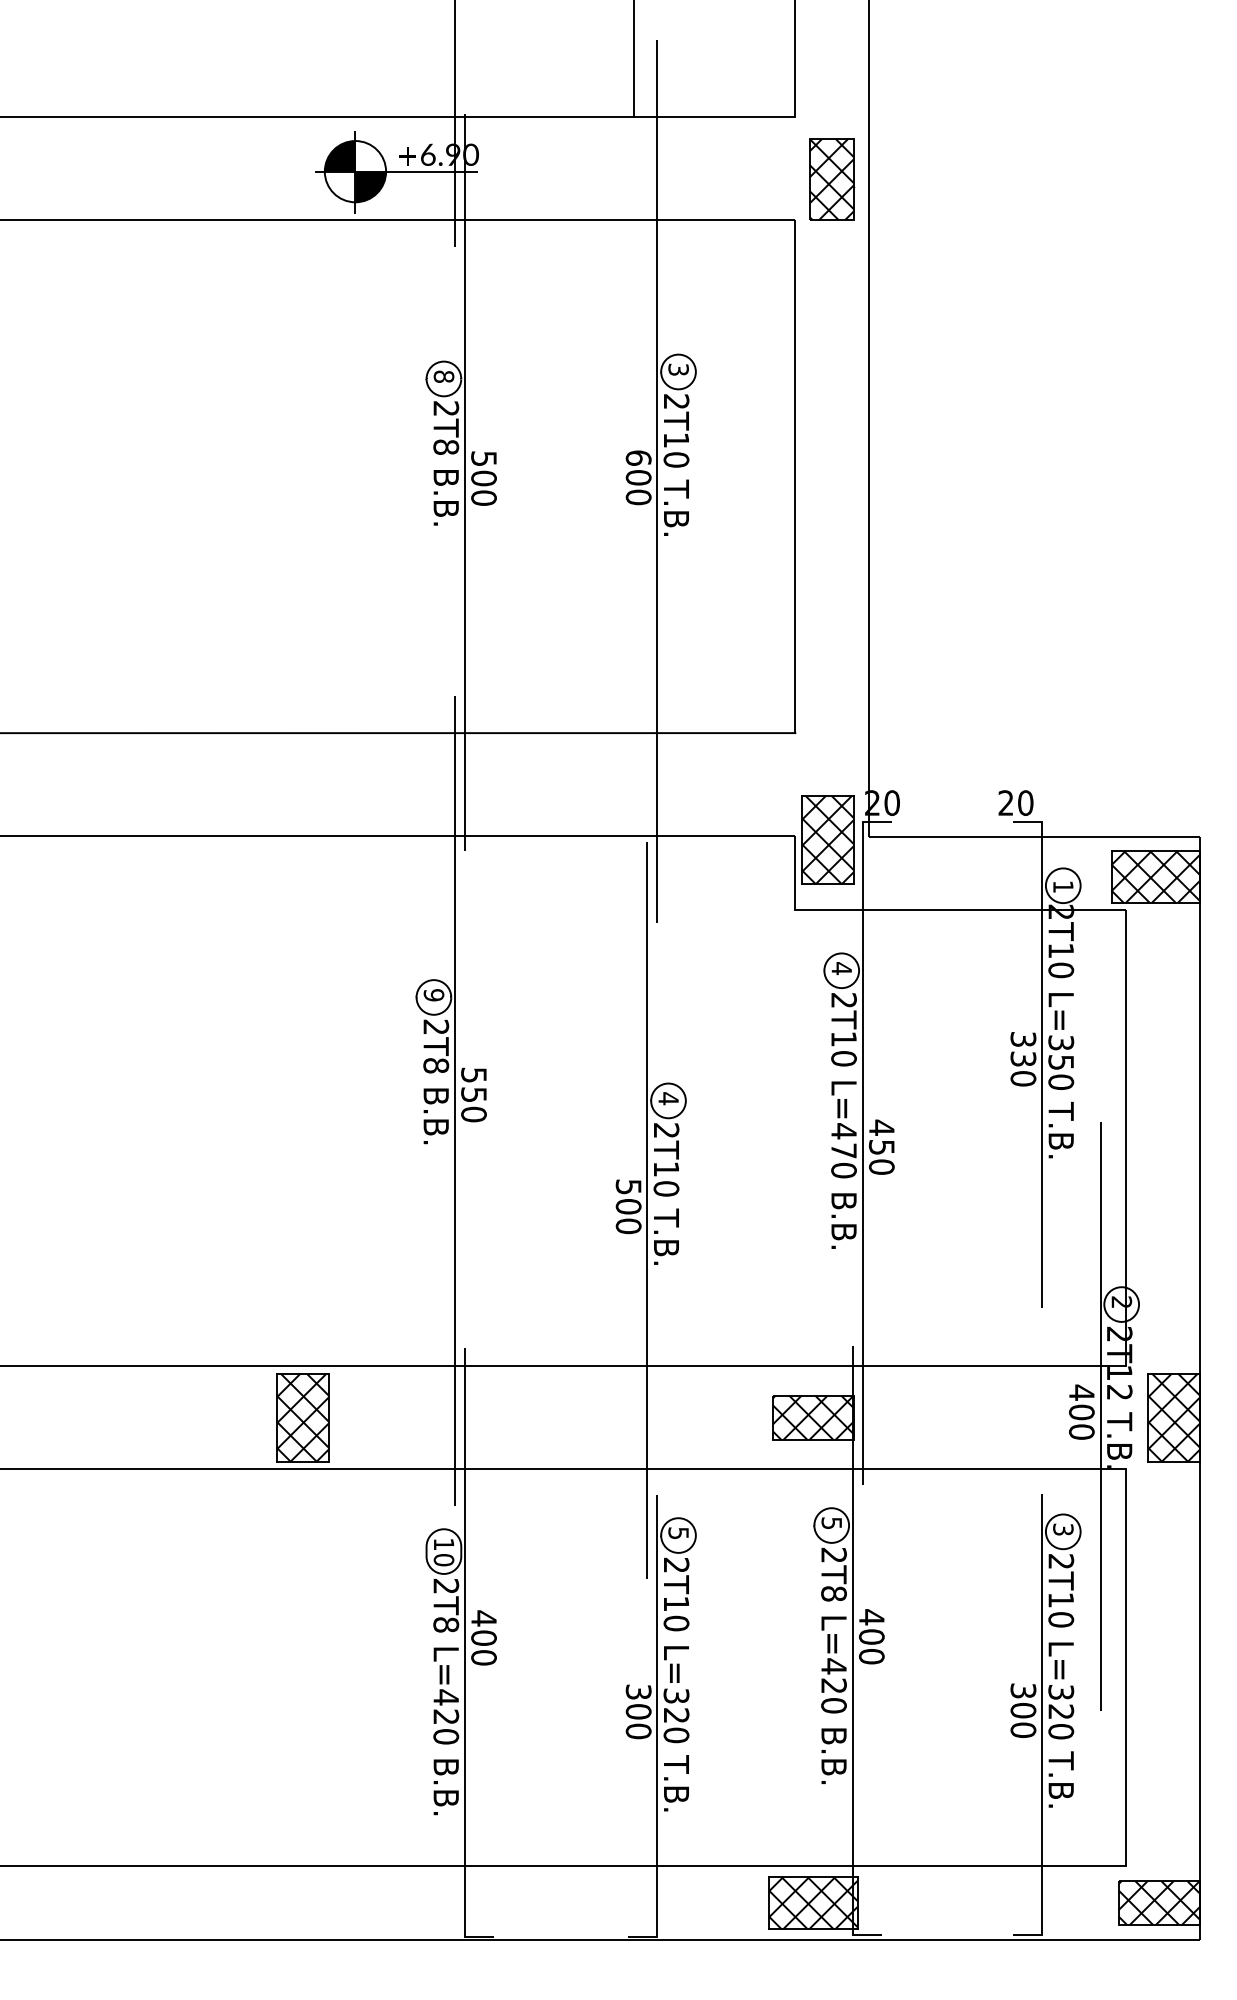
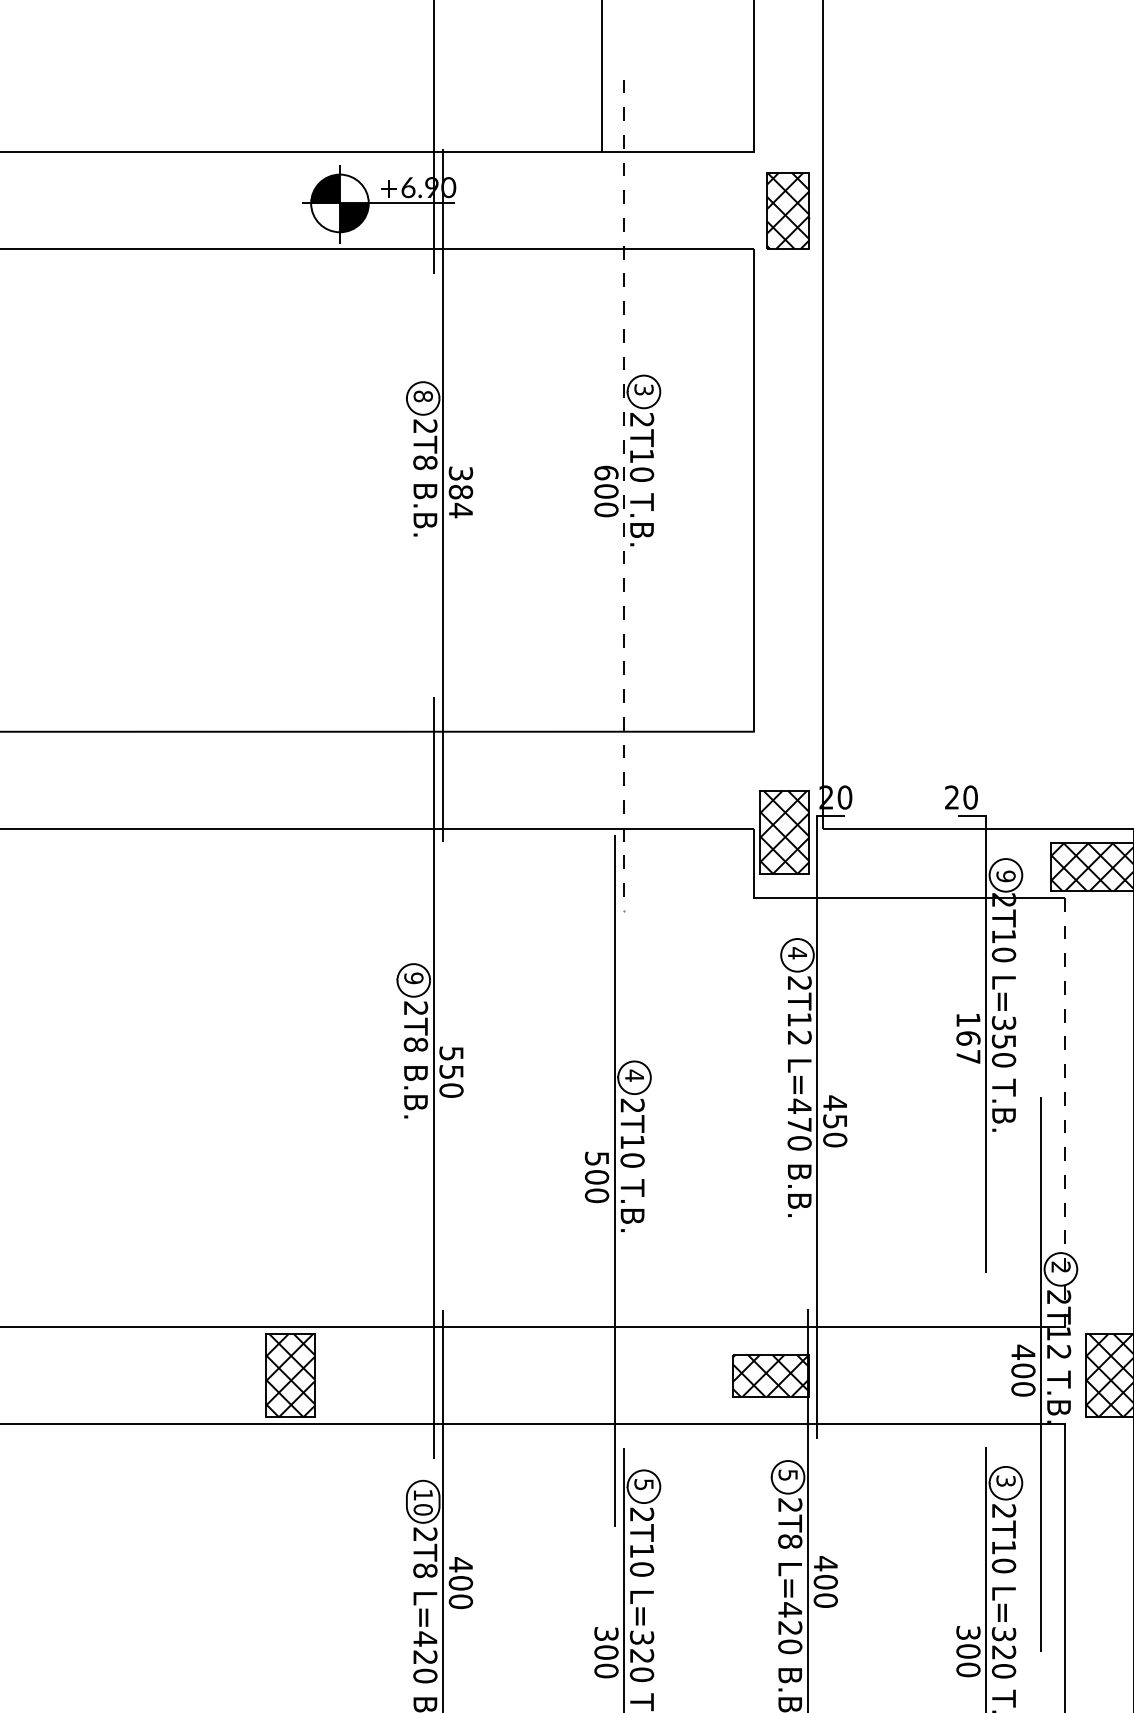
text: (483, 479) -> (460, 493), 500 -> 384
line: (657, 481) -> (624, 494), solid -> dashed
text: (1063, 886) -> (1006, 876), 1 -> 9
text: (843, 1058) -> (799, 1037), 2T10 -> 2T12
text: (1023, 1059) -> (968, 1038), 330 -> 167
line: (1126, 1138) -> (1065, 1113), solid -> dashed

